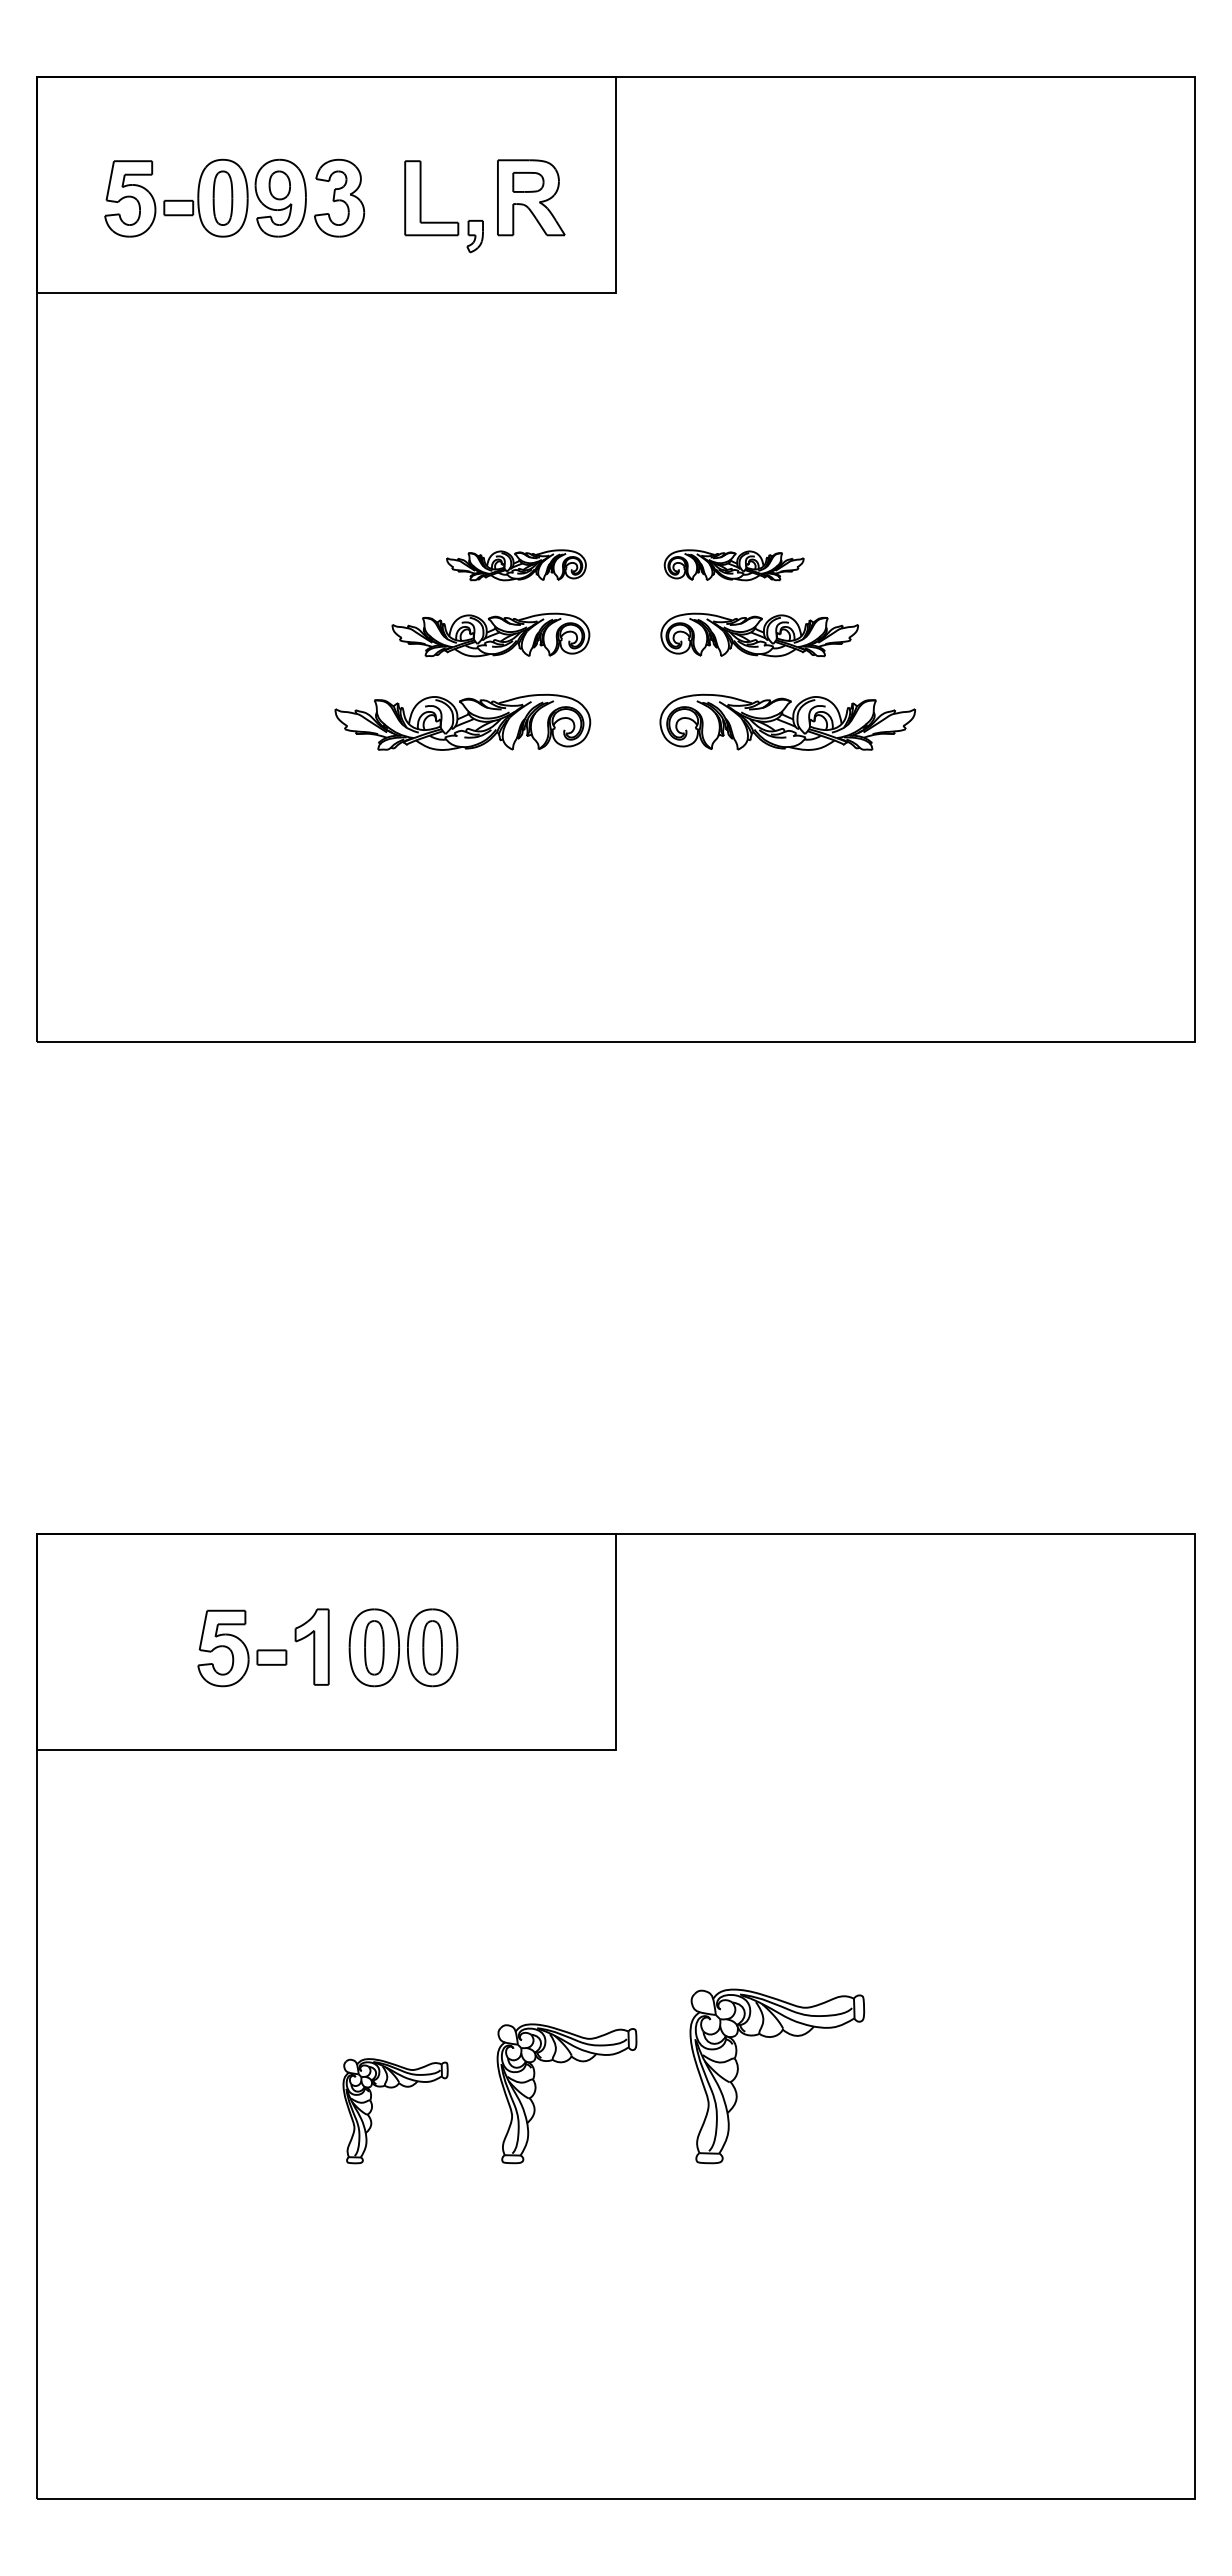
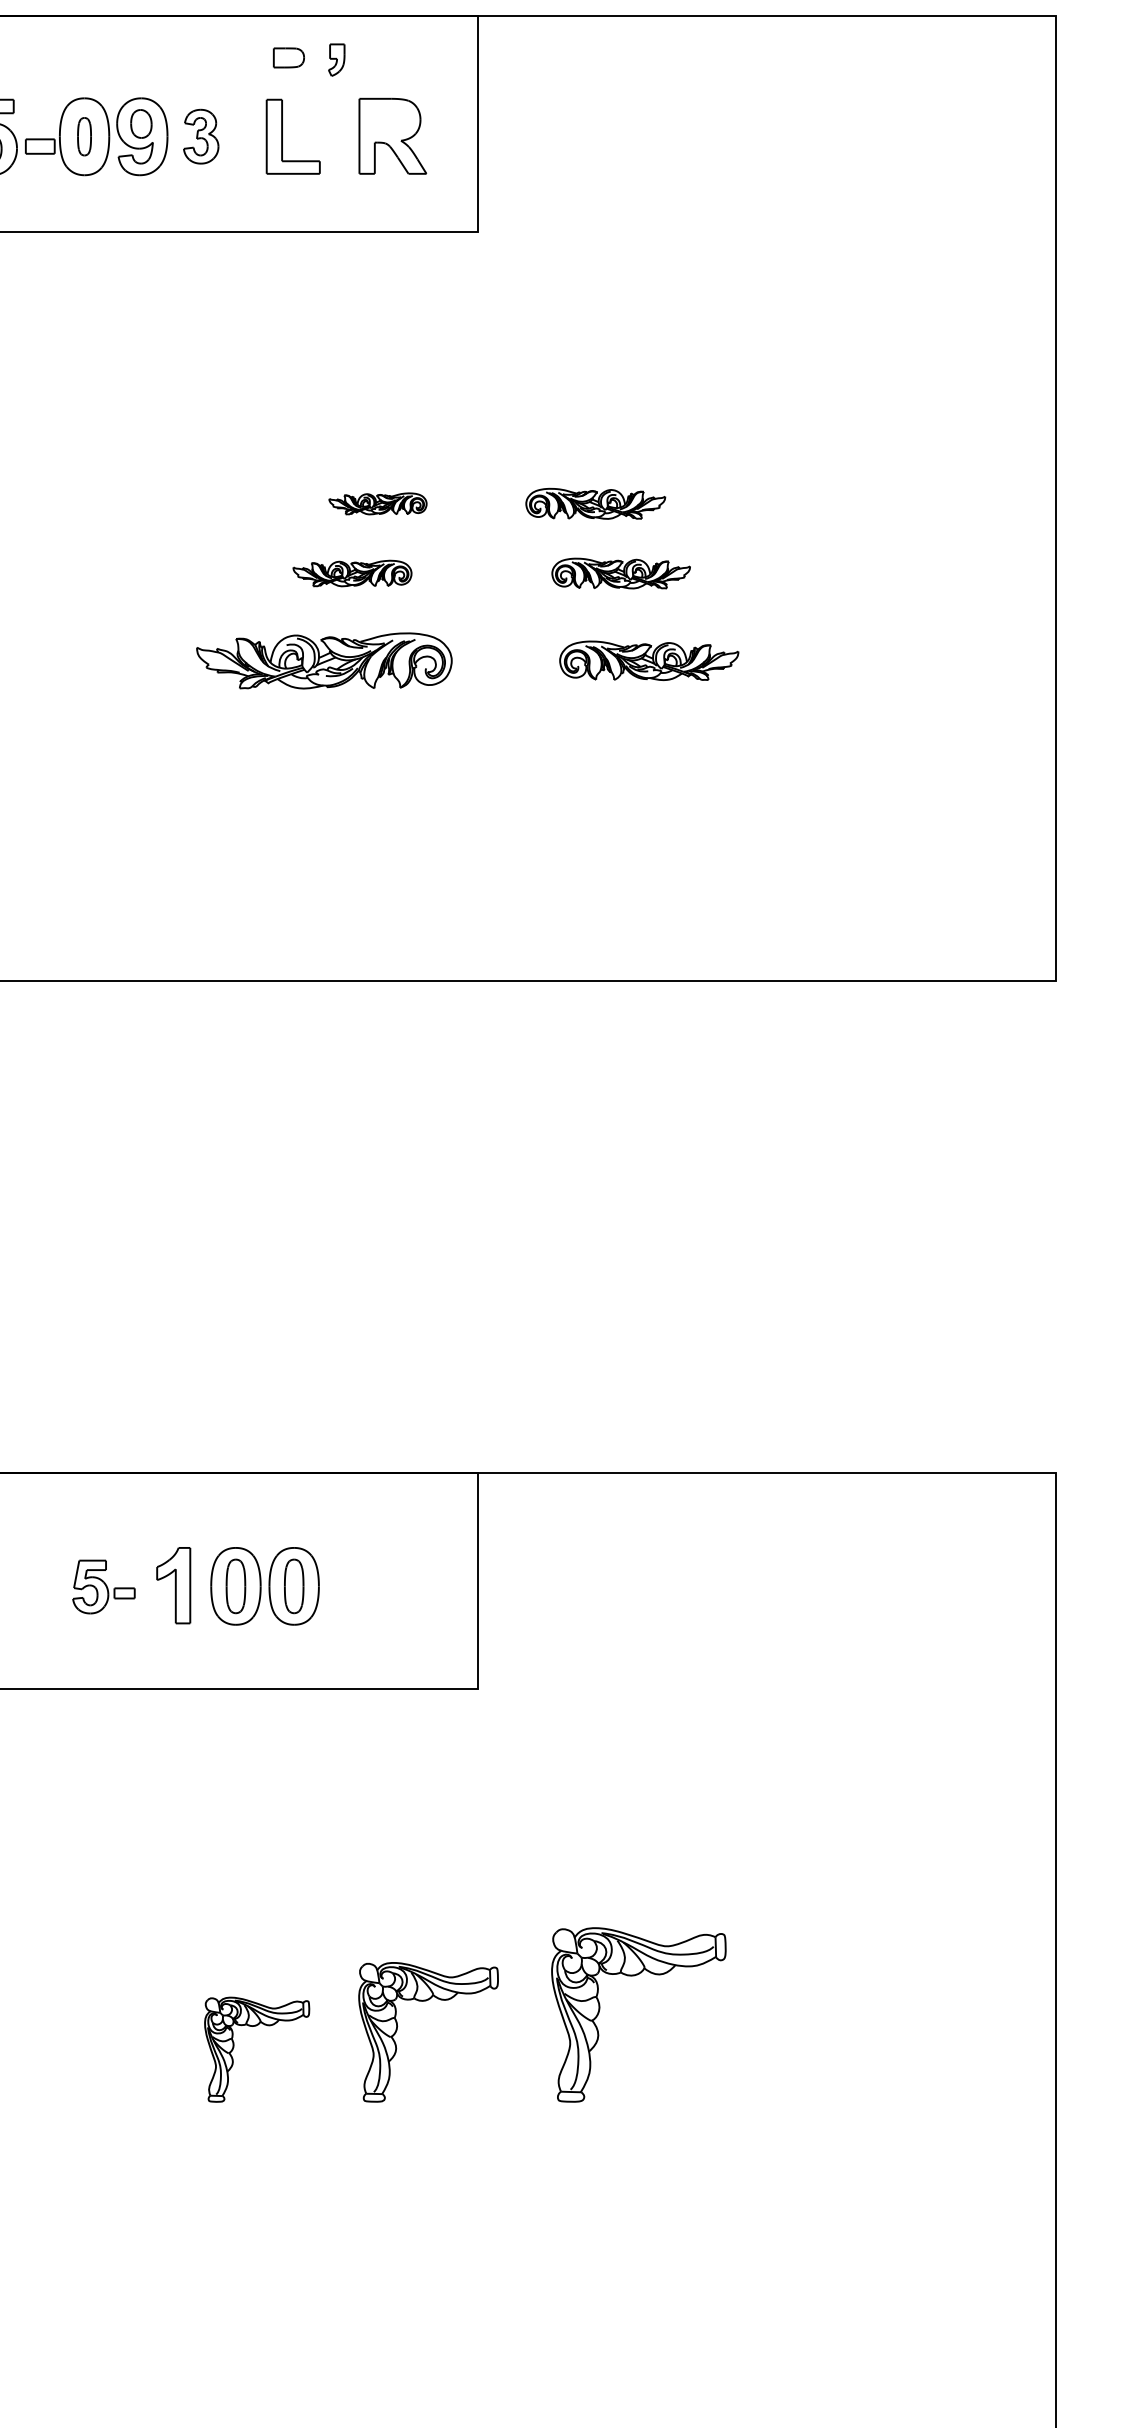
part: (528, 182) -> (289, 58), moved
part: (222, 197) -> (84, 136), size x0.7
part: (339, 197) -> (201, 136), size x0.7
part: (474, 236) -> (336, 60), moved
part: (516, 565) -> (378, 504), size x0.7
part: (490, 634) -> (352, 573), size x0.6
part: (759, 634) -> (621, 573), size x0.7
part: (787, 721) -> (649, 660), size x0.7
part: (242, 1648) -> (104, 1587), size x0.7

